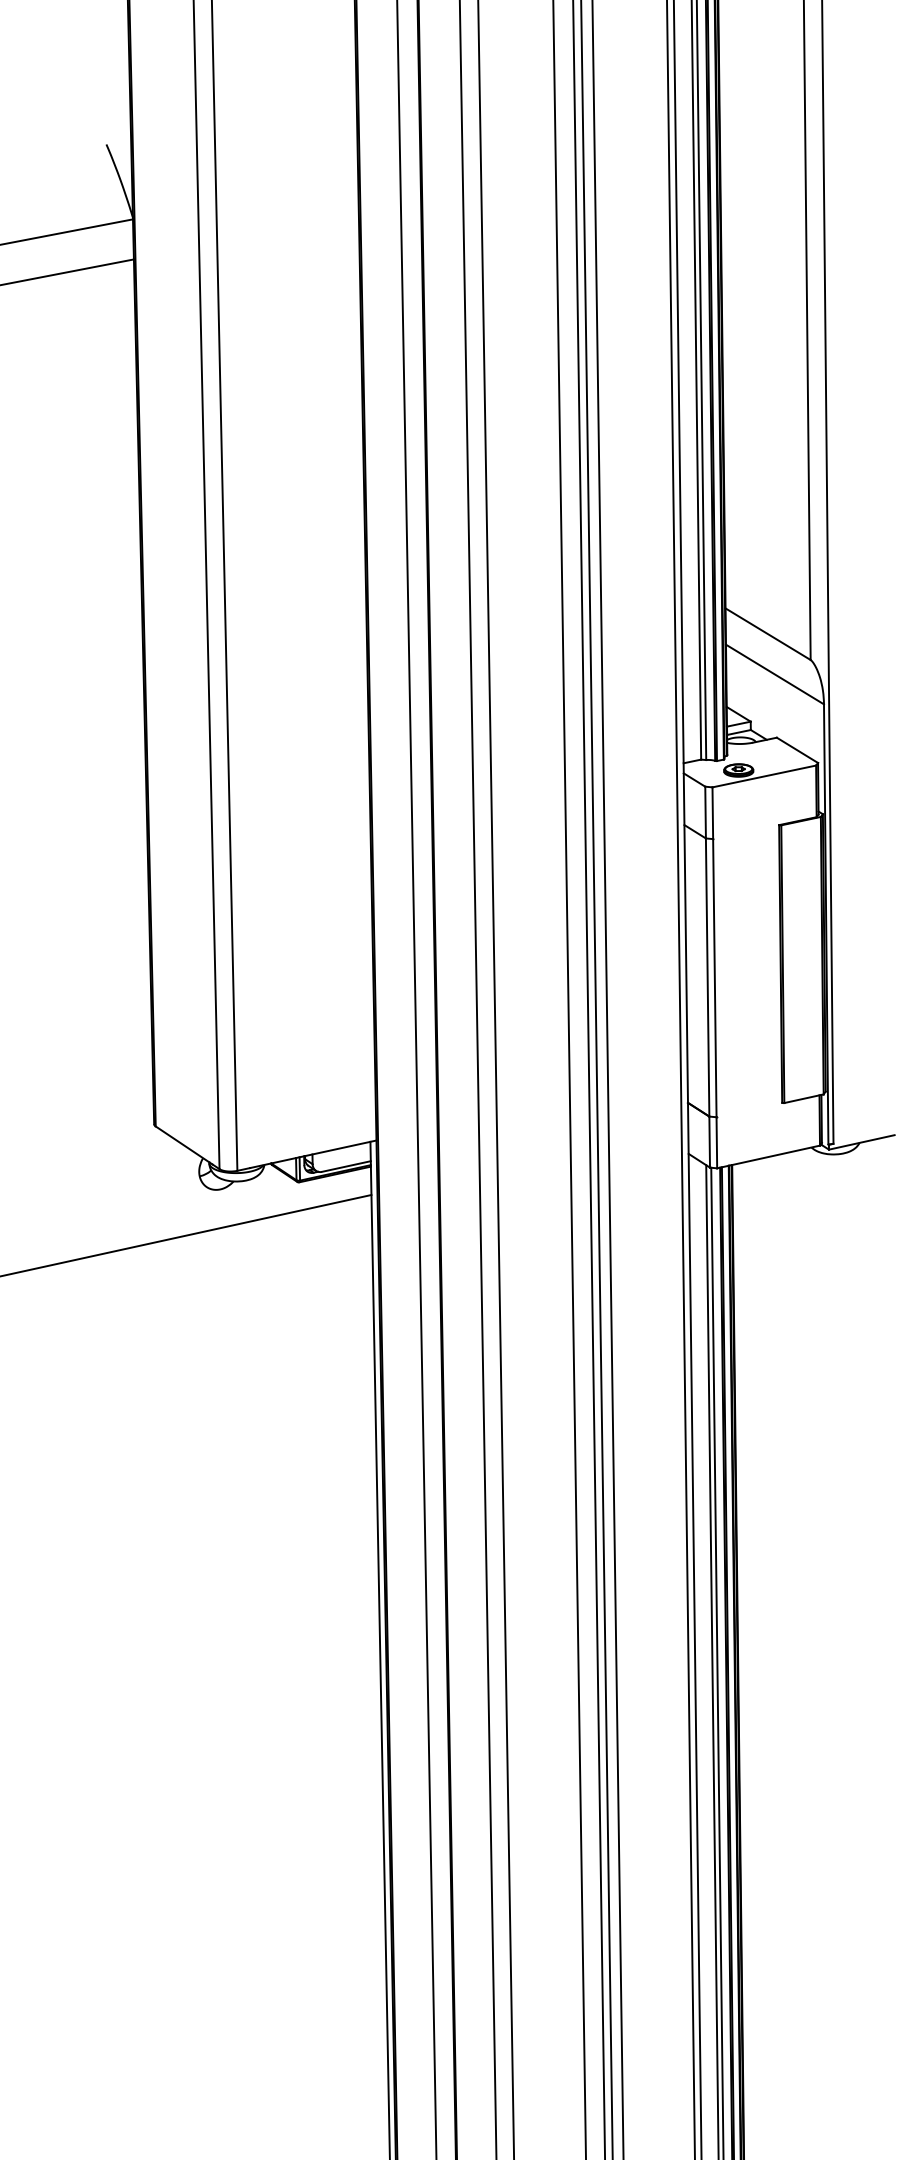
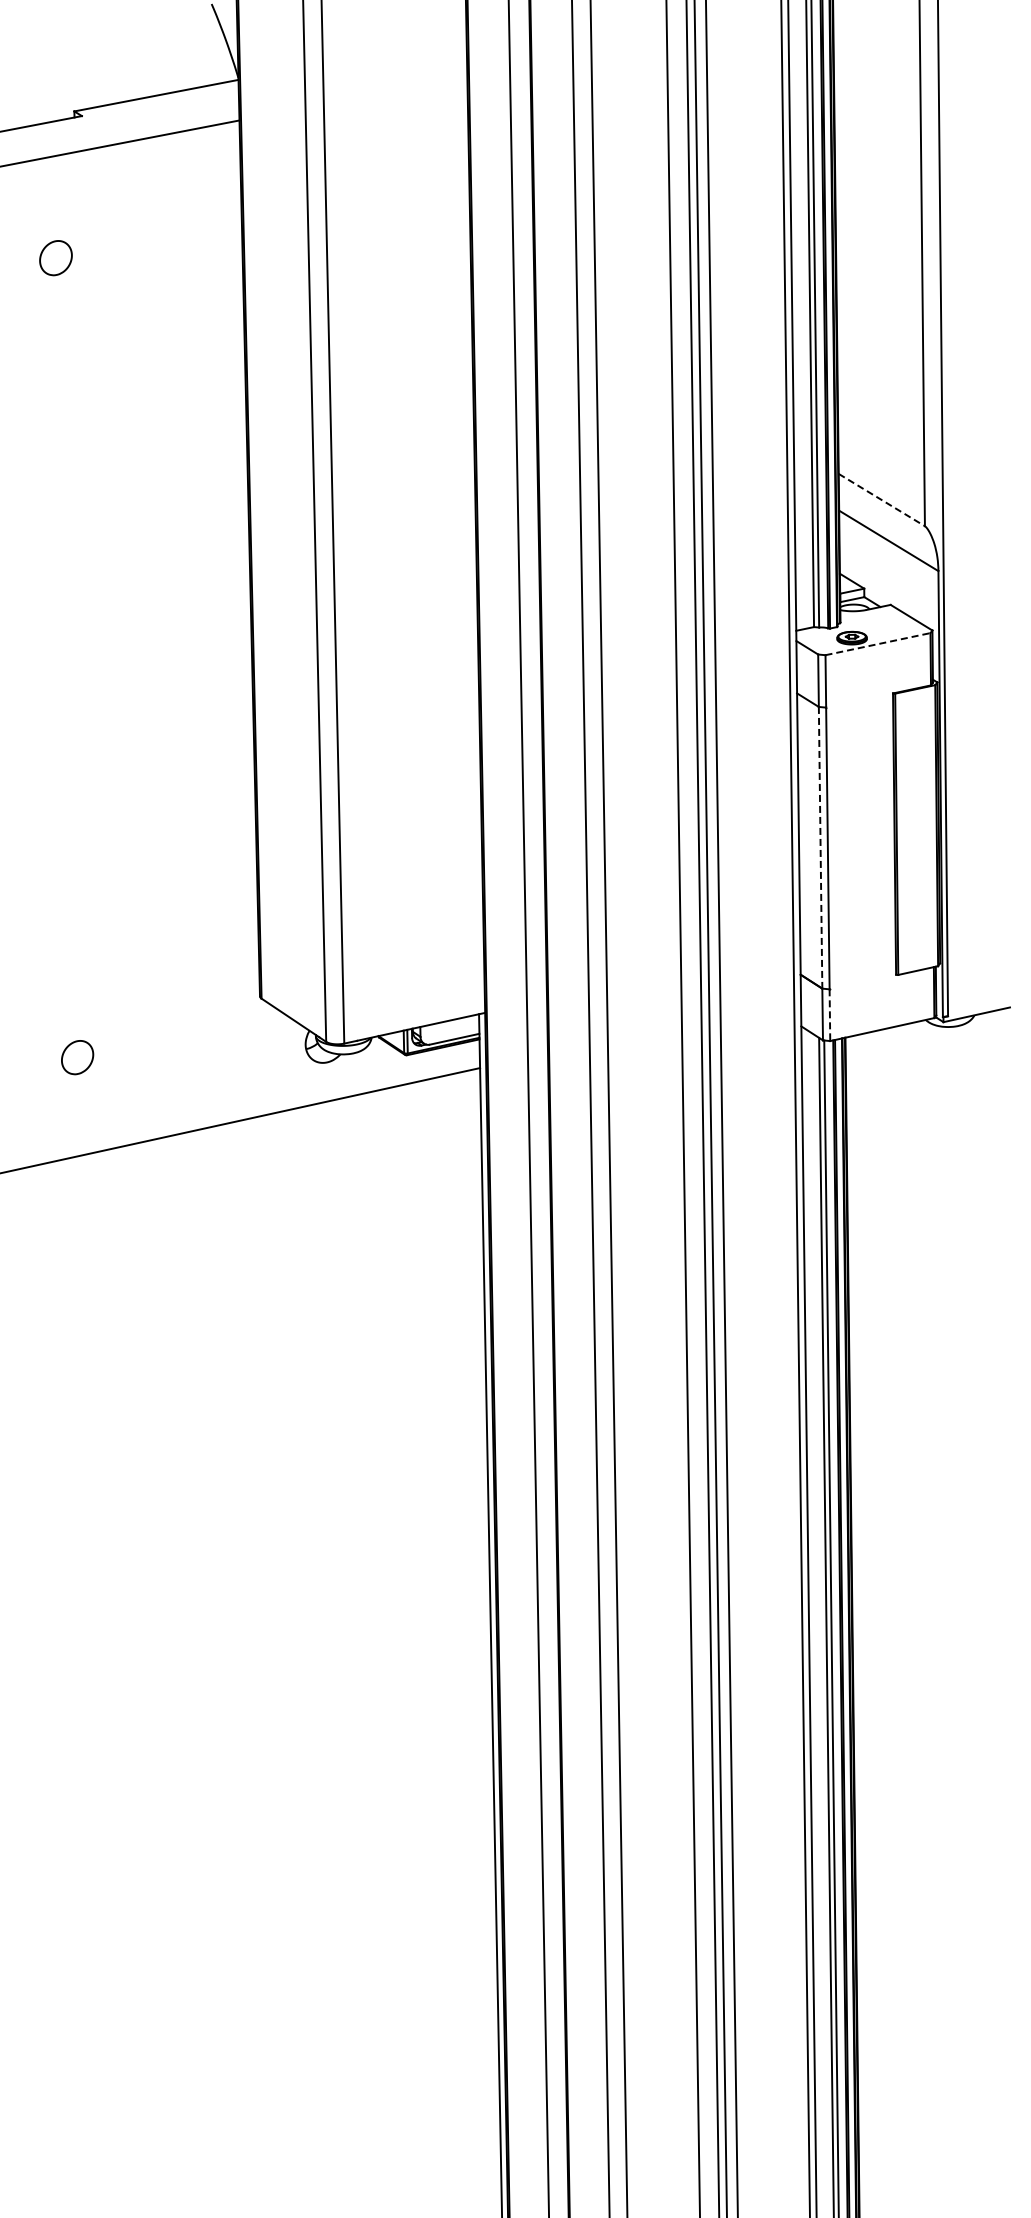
line: (768, 634) -> (882, 500), solid -> dashed
line: (763, 776) -> (877, 644), solid -> dashed
line: (707, 977) -> (820, 847), solid -> dashed
line: (716, 1143) -> (829, 1015), solid -> dashed

